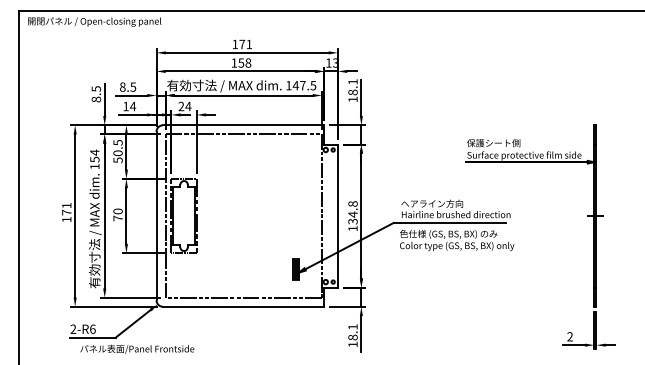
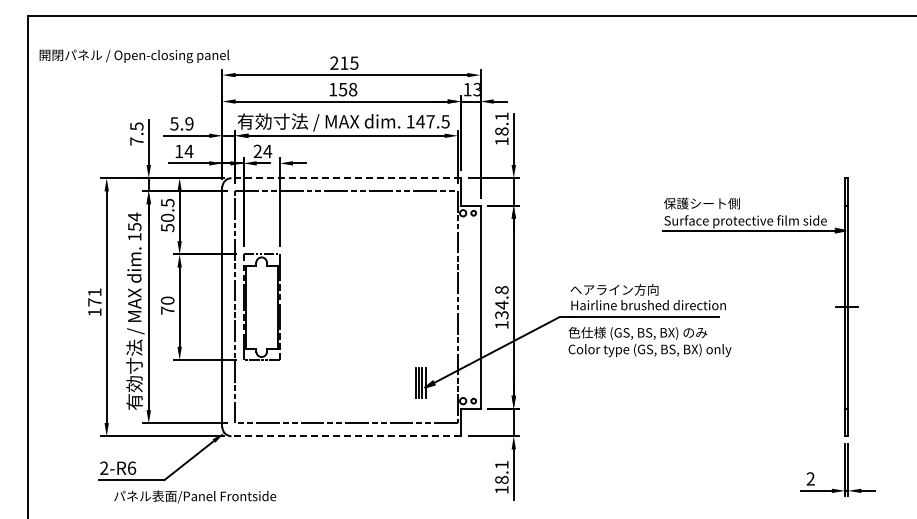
text: (94, 22) -> (134, 56), moved
text: (242, 43) -> (344, 62), 171 -> 215
text: (127, 86) -> (181, 123), 8.5 -> 5.9
text: (96, 99) -> (136, 141), 8.5 -> 7.5
line: (243, 125) -> (346, 178), solid -> dashed
line: (243, 306) -> (346, 436), solid -> dashed

